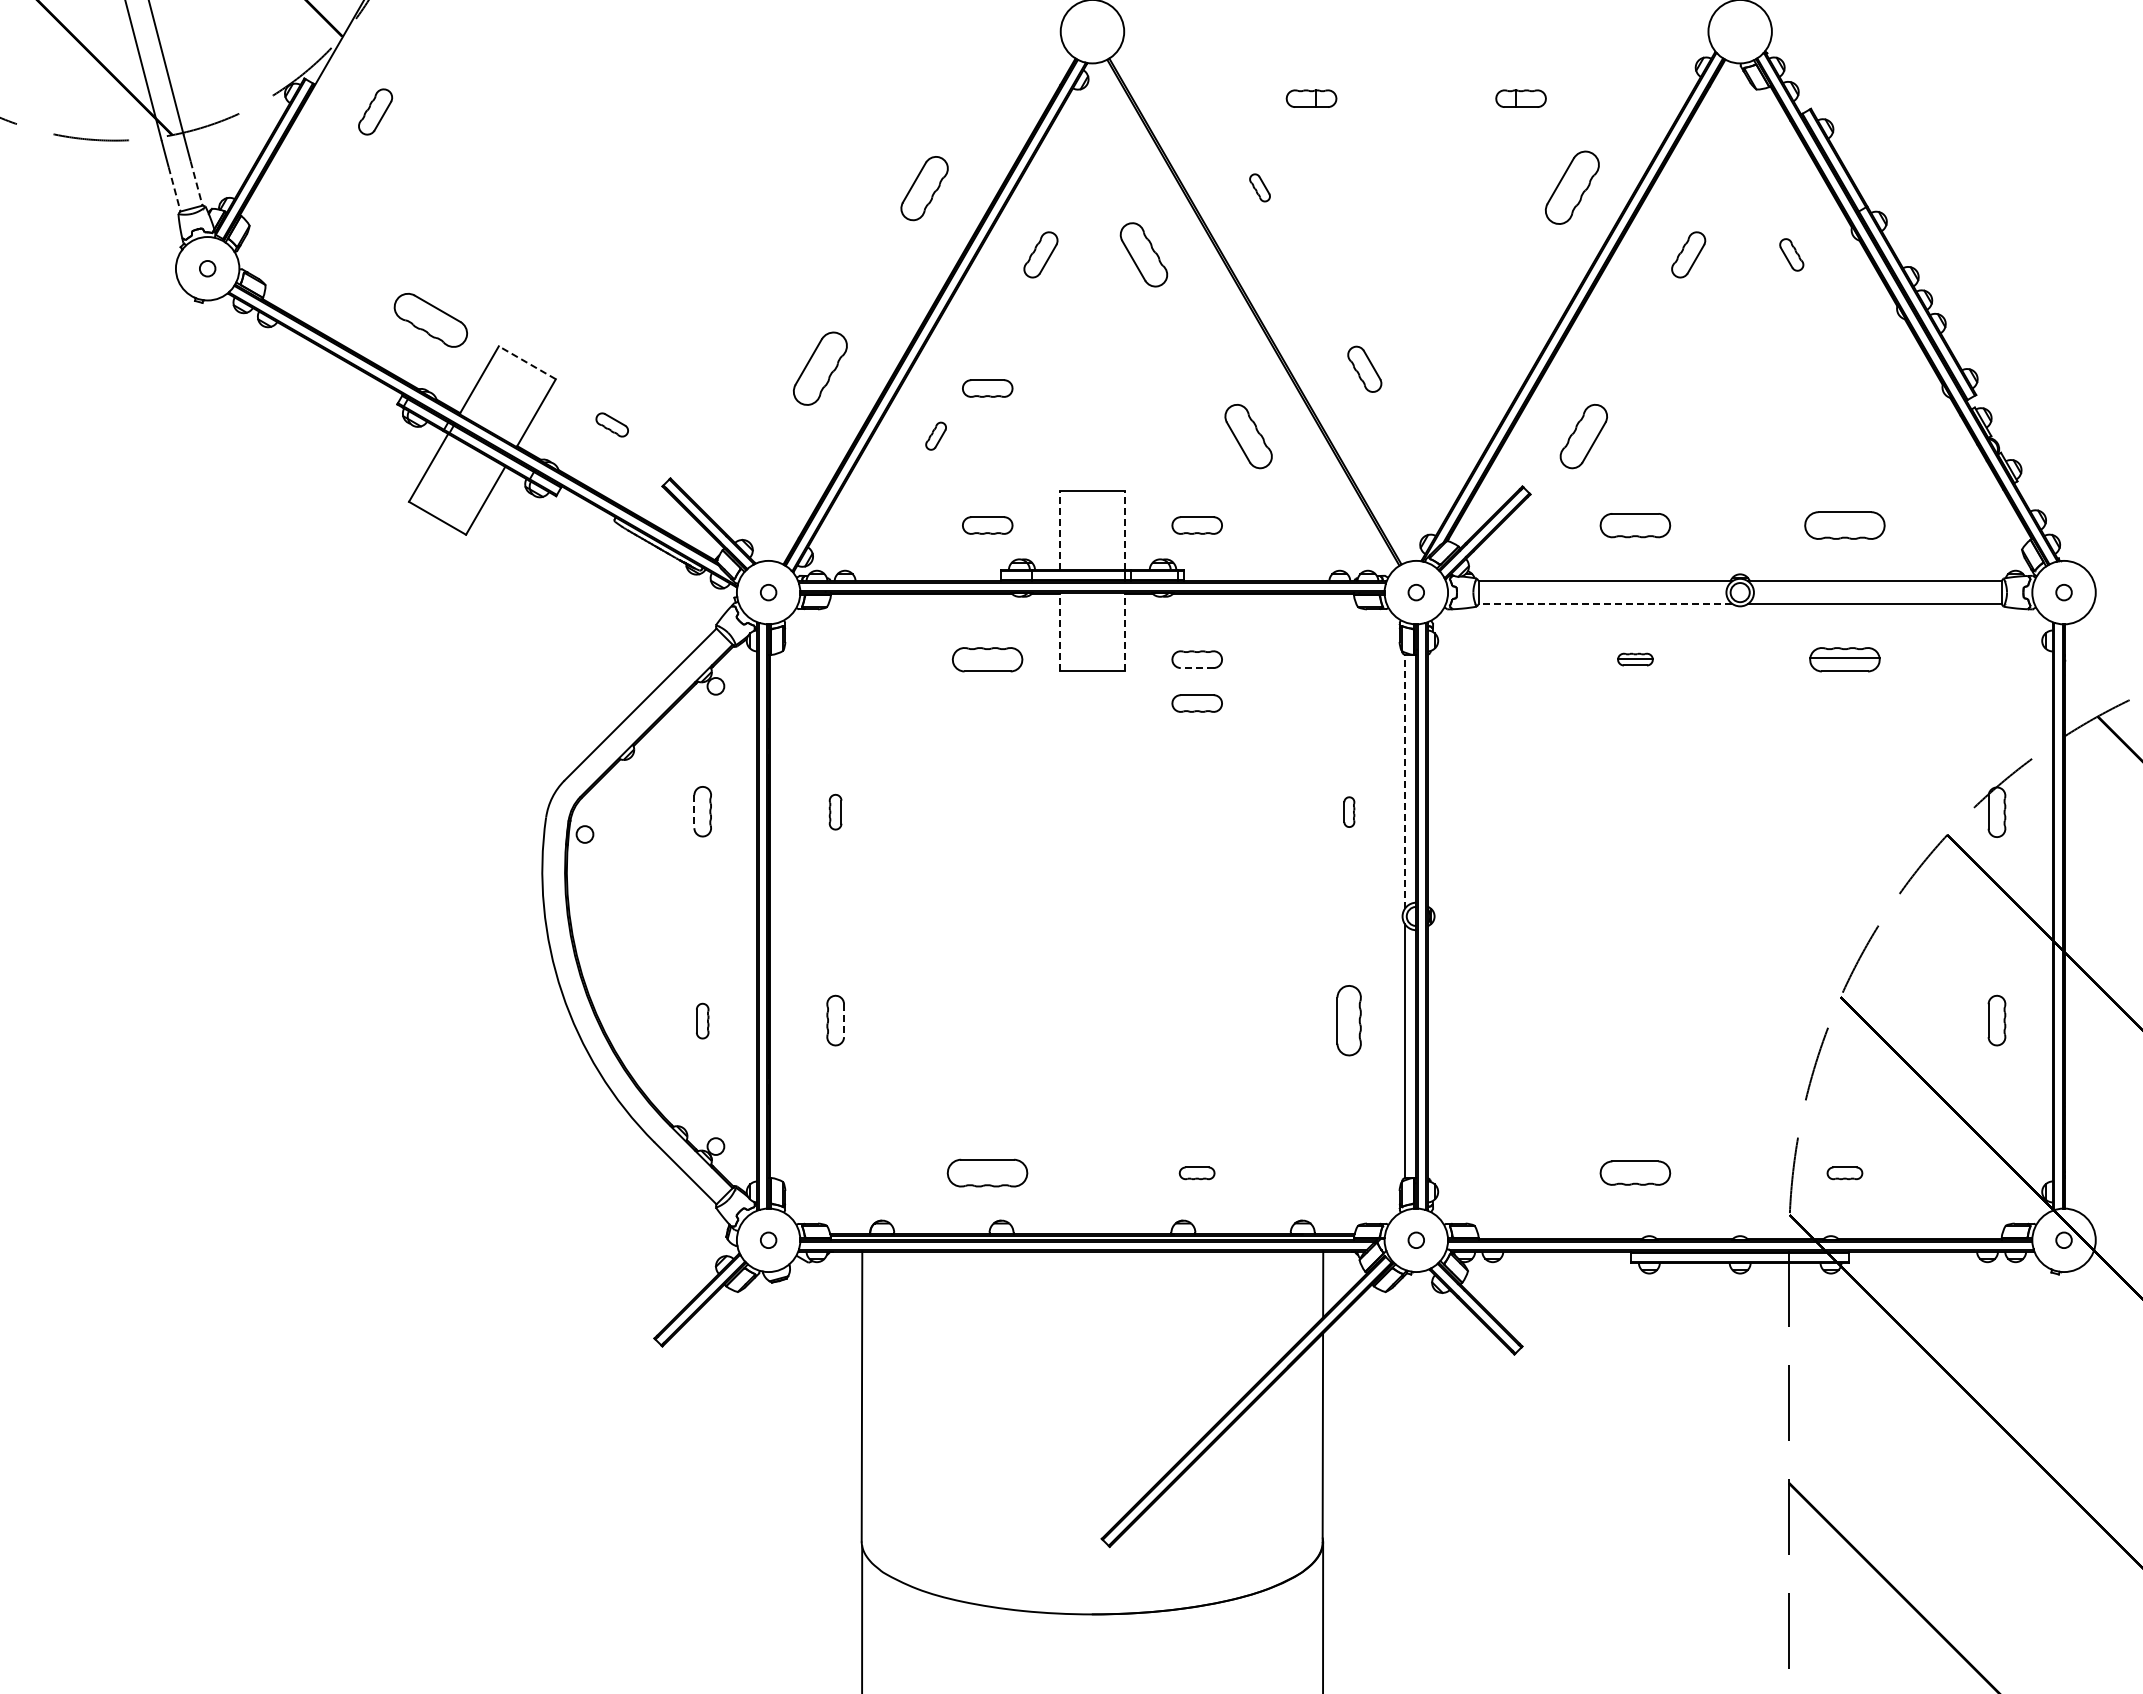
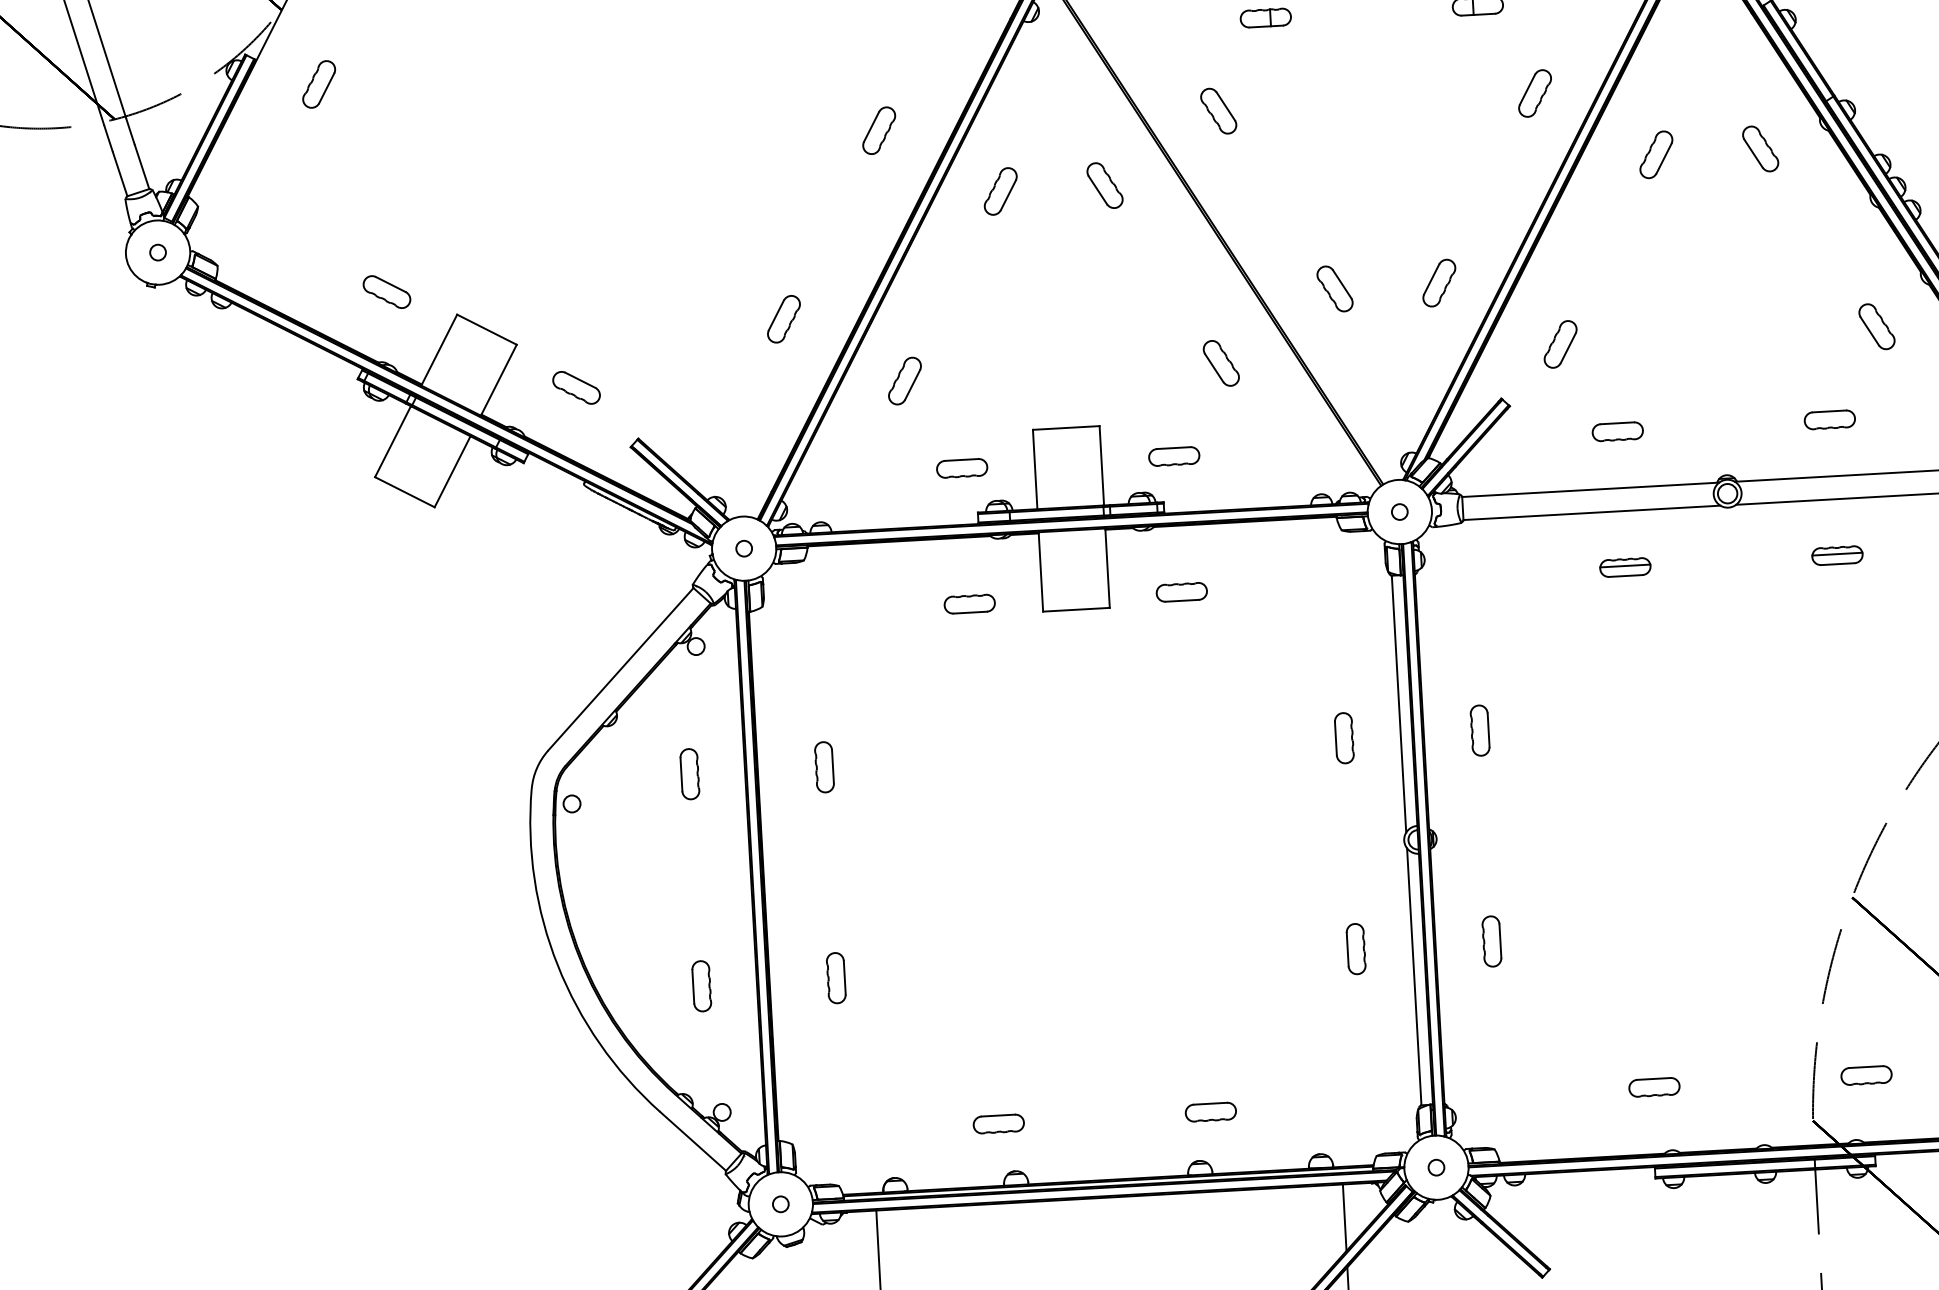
line: (196, 183) -> (141, 166), dashed -> solid
part: (924, 187) -> (879, 129), size x0.71
part: (1259, 187) -> (1218, 110), size x1.67
part: (1572, 187) -> (1534, 93), size x0.62
line: (174, 189) -> (120, 174), dashed -> solid
part: (1143, 254) -> (1104, 185), size x0.71
part: (1791, 254) -> (1760, 148), size x1.43
part: (430, 319) -> (386, 291), size x0.62
line: (527, 362) -> (487, 329), dashed -> solid
part: (820, 368) -> (784, 318), size x0.62
part: (1467, 368) -> (1438, 282), added
part: (987, 388) -> (954, 329), removed
part: (611, 424) -> (575, 387), size x1.43
part: (935, 435) -> (904, 380), size x1.67
part: (1248, 435) -> (1221, 362), size x0.71
part: (1583, 435) -> (1560, 343), size x0.71
part: (1896, 435) -> (1876, 325), added
part: (1635, 525) -> (1617, 431), size x0.71
part: (1844, 525) -> (1829, 419), size x0.62
line: (1059, 530) -> (1035, 469), dashed -> solid
line: (1125, 530) -> (1101, 465), dashed -> solid
line: (1605, 603) -> (1591, 512), dashed -> solid
line: (1059, 631) -> (1040, 571), dashed -> solid
line: (1125, 631) -> (1107, 567), dashed -> solid
part: (987, 659) -> (969, 604), size x0.71
part: (1635, 659) -> (1625, 567), size x1.43
part: (1844, 659) -> (1837, 555), size x0.71
line: (1196, 668) -> (1181, 601), dashed -> solid
part: (1196, 703) -> (1183, 636), removed
line: (1404, 781) -> (1398, 703), dashed -> solid
part: (835, 811) -> (824, 766), size x1.43
part: (1349, 811) -> (1344, 737), size x1.67
part: (1483, 811) -> (1480, 729), added
line: (694, 812) -> (681, 775), dashed -> solid
part: (702, 1020) -> (701, 985), size x1.43
part: (1349, 1020) -> (1356, 948), size x0.71
part: (1483, 1020) -> (1492, 941), added
line: (844, 1021) -> (845, 978), dashed -> solid
part: (987, 1173) -> (998, 1124), size x0.62
part: (1196, 1173) -> (1210, 1112), size x1.43
part: (1635, 1173) -> (1654, 1087), size x0.71
part: (1844, 1173) -> (1866, 1075), size x1.43

